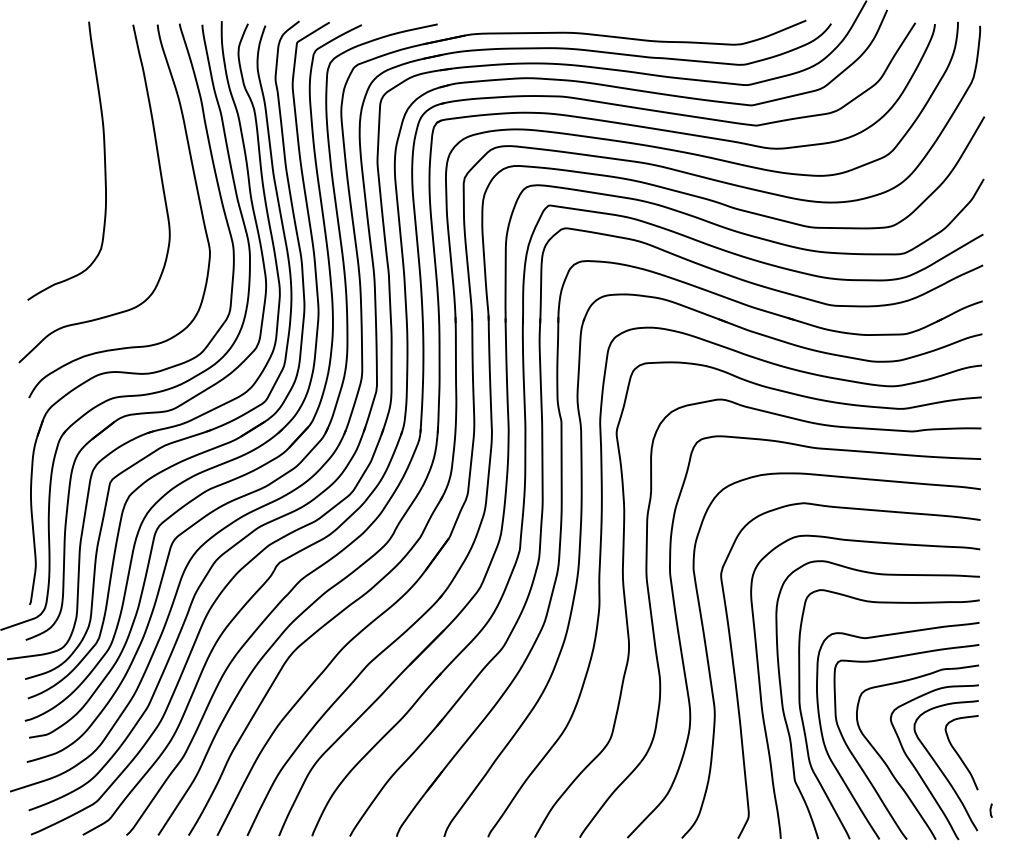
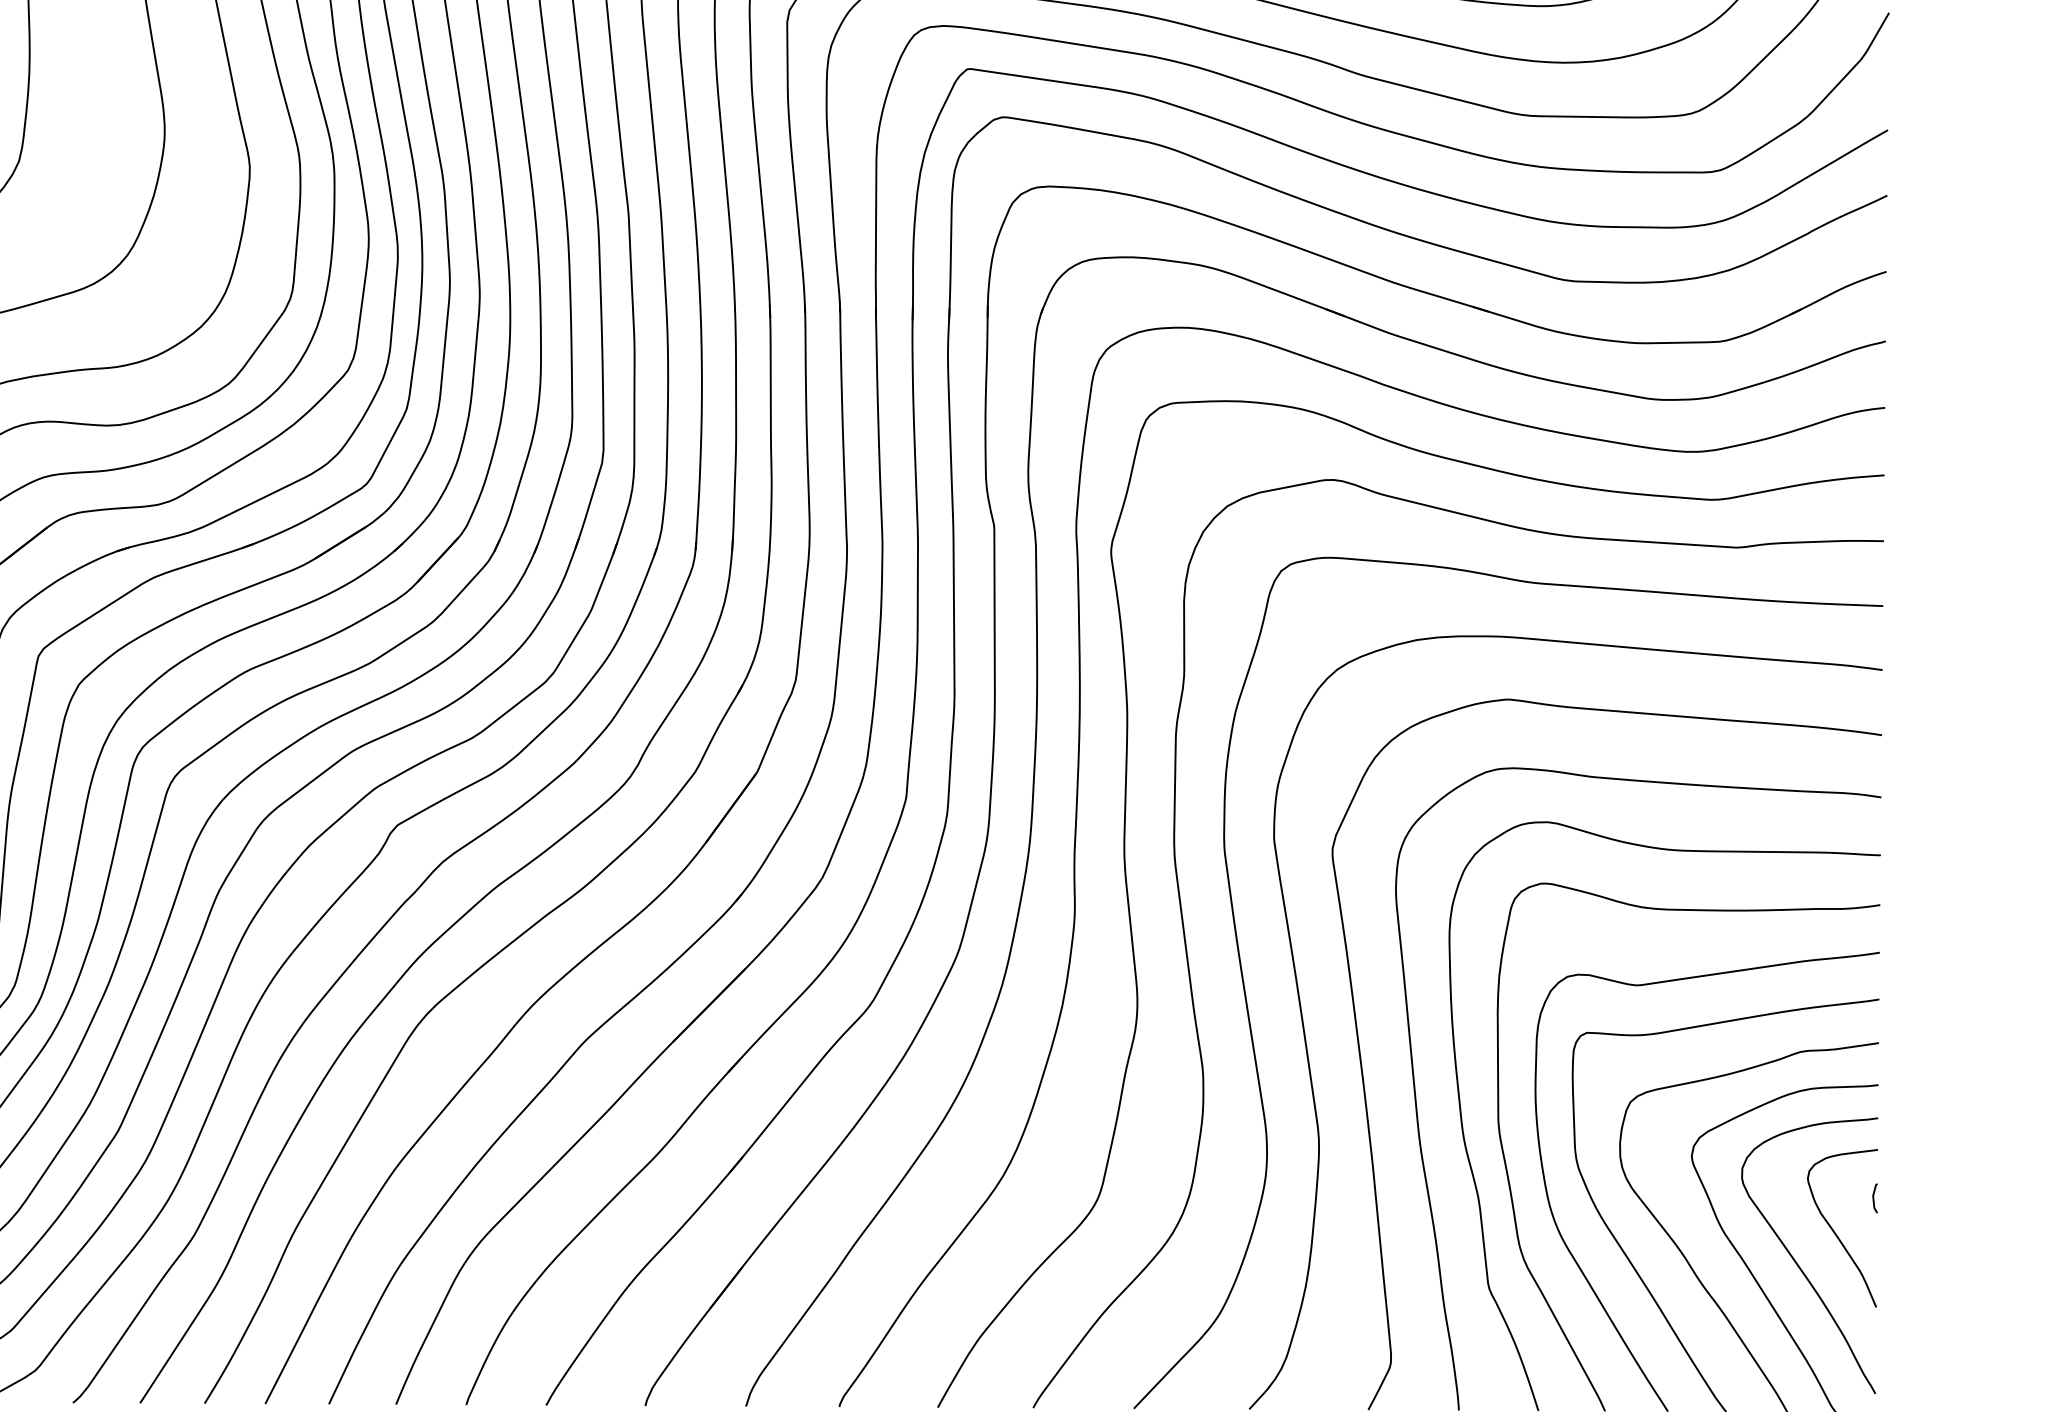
line: (990, 810) -> (1873, 1197), moved

